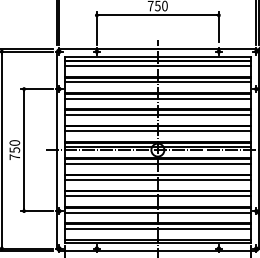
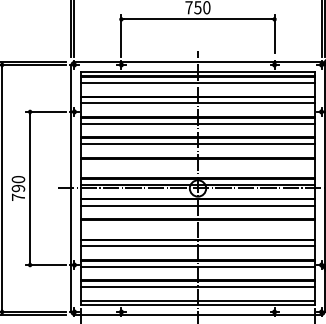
line: (157, 131) -> (197, 165), removed
text: (14, 150) -> (18, 188), 750 -> 790
line: (157, 179) -> (197, 225), removed

